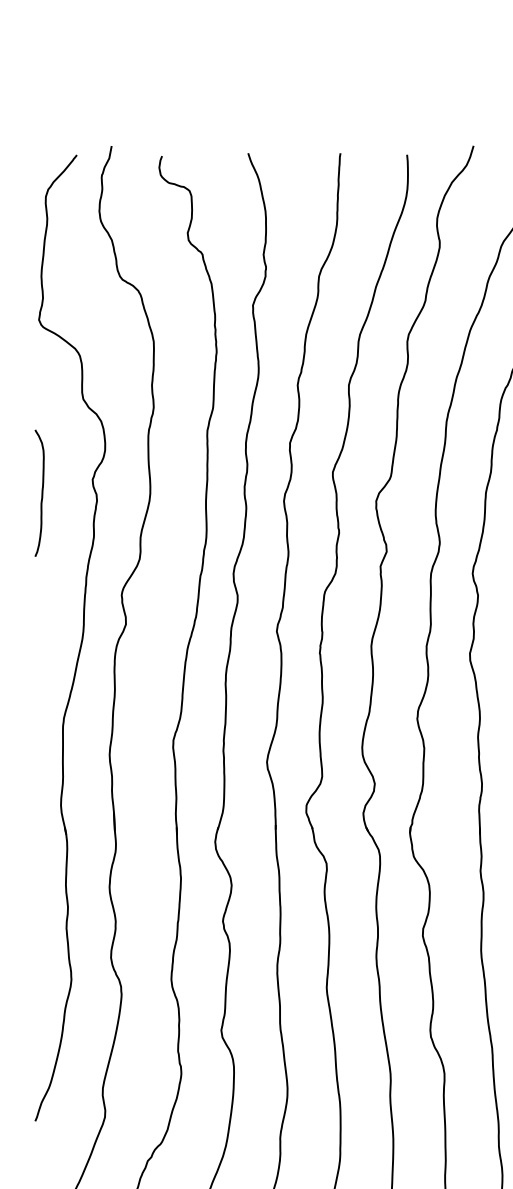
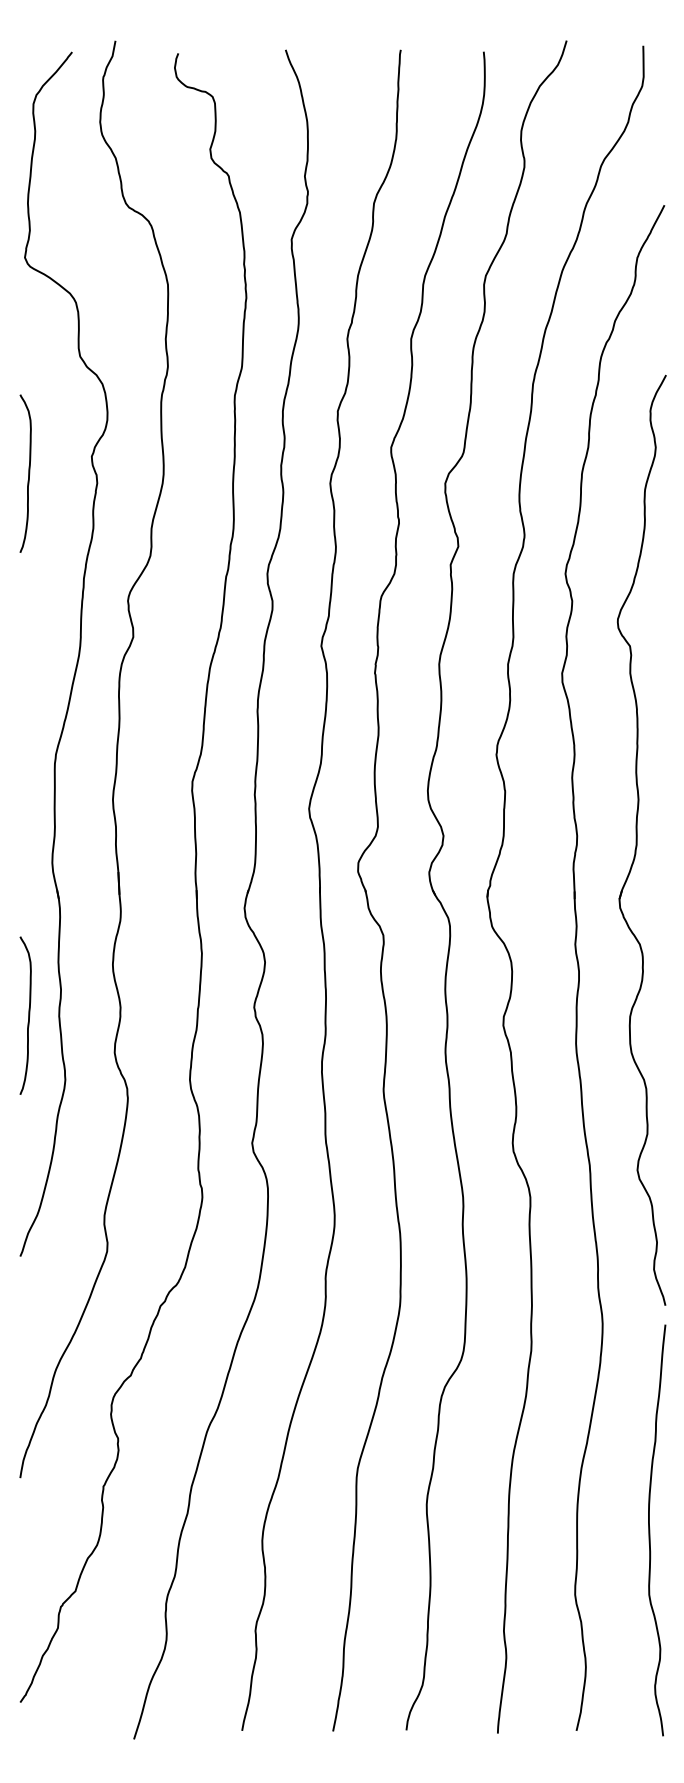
curve: (41, 927) -> (28, 1015), added

